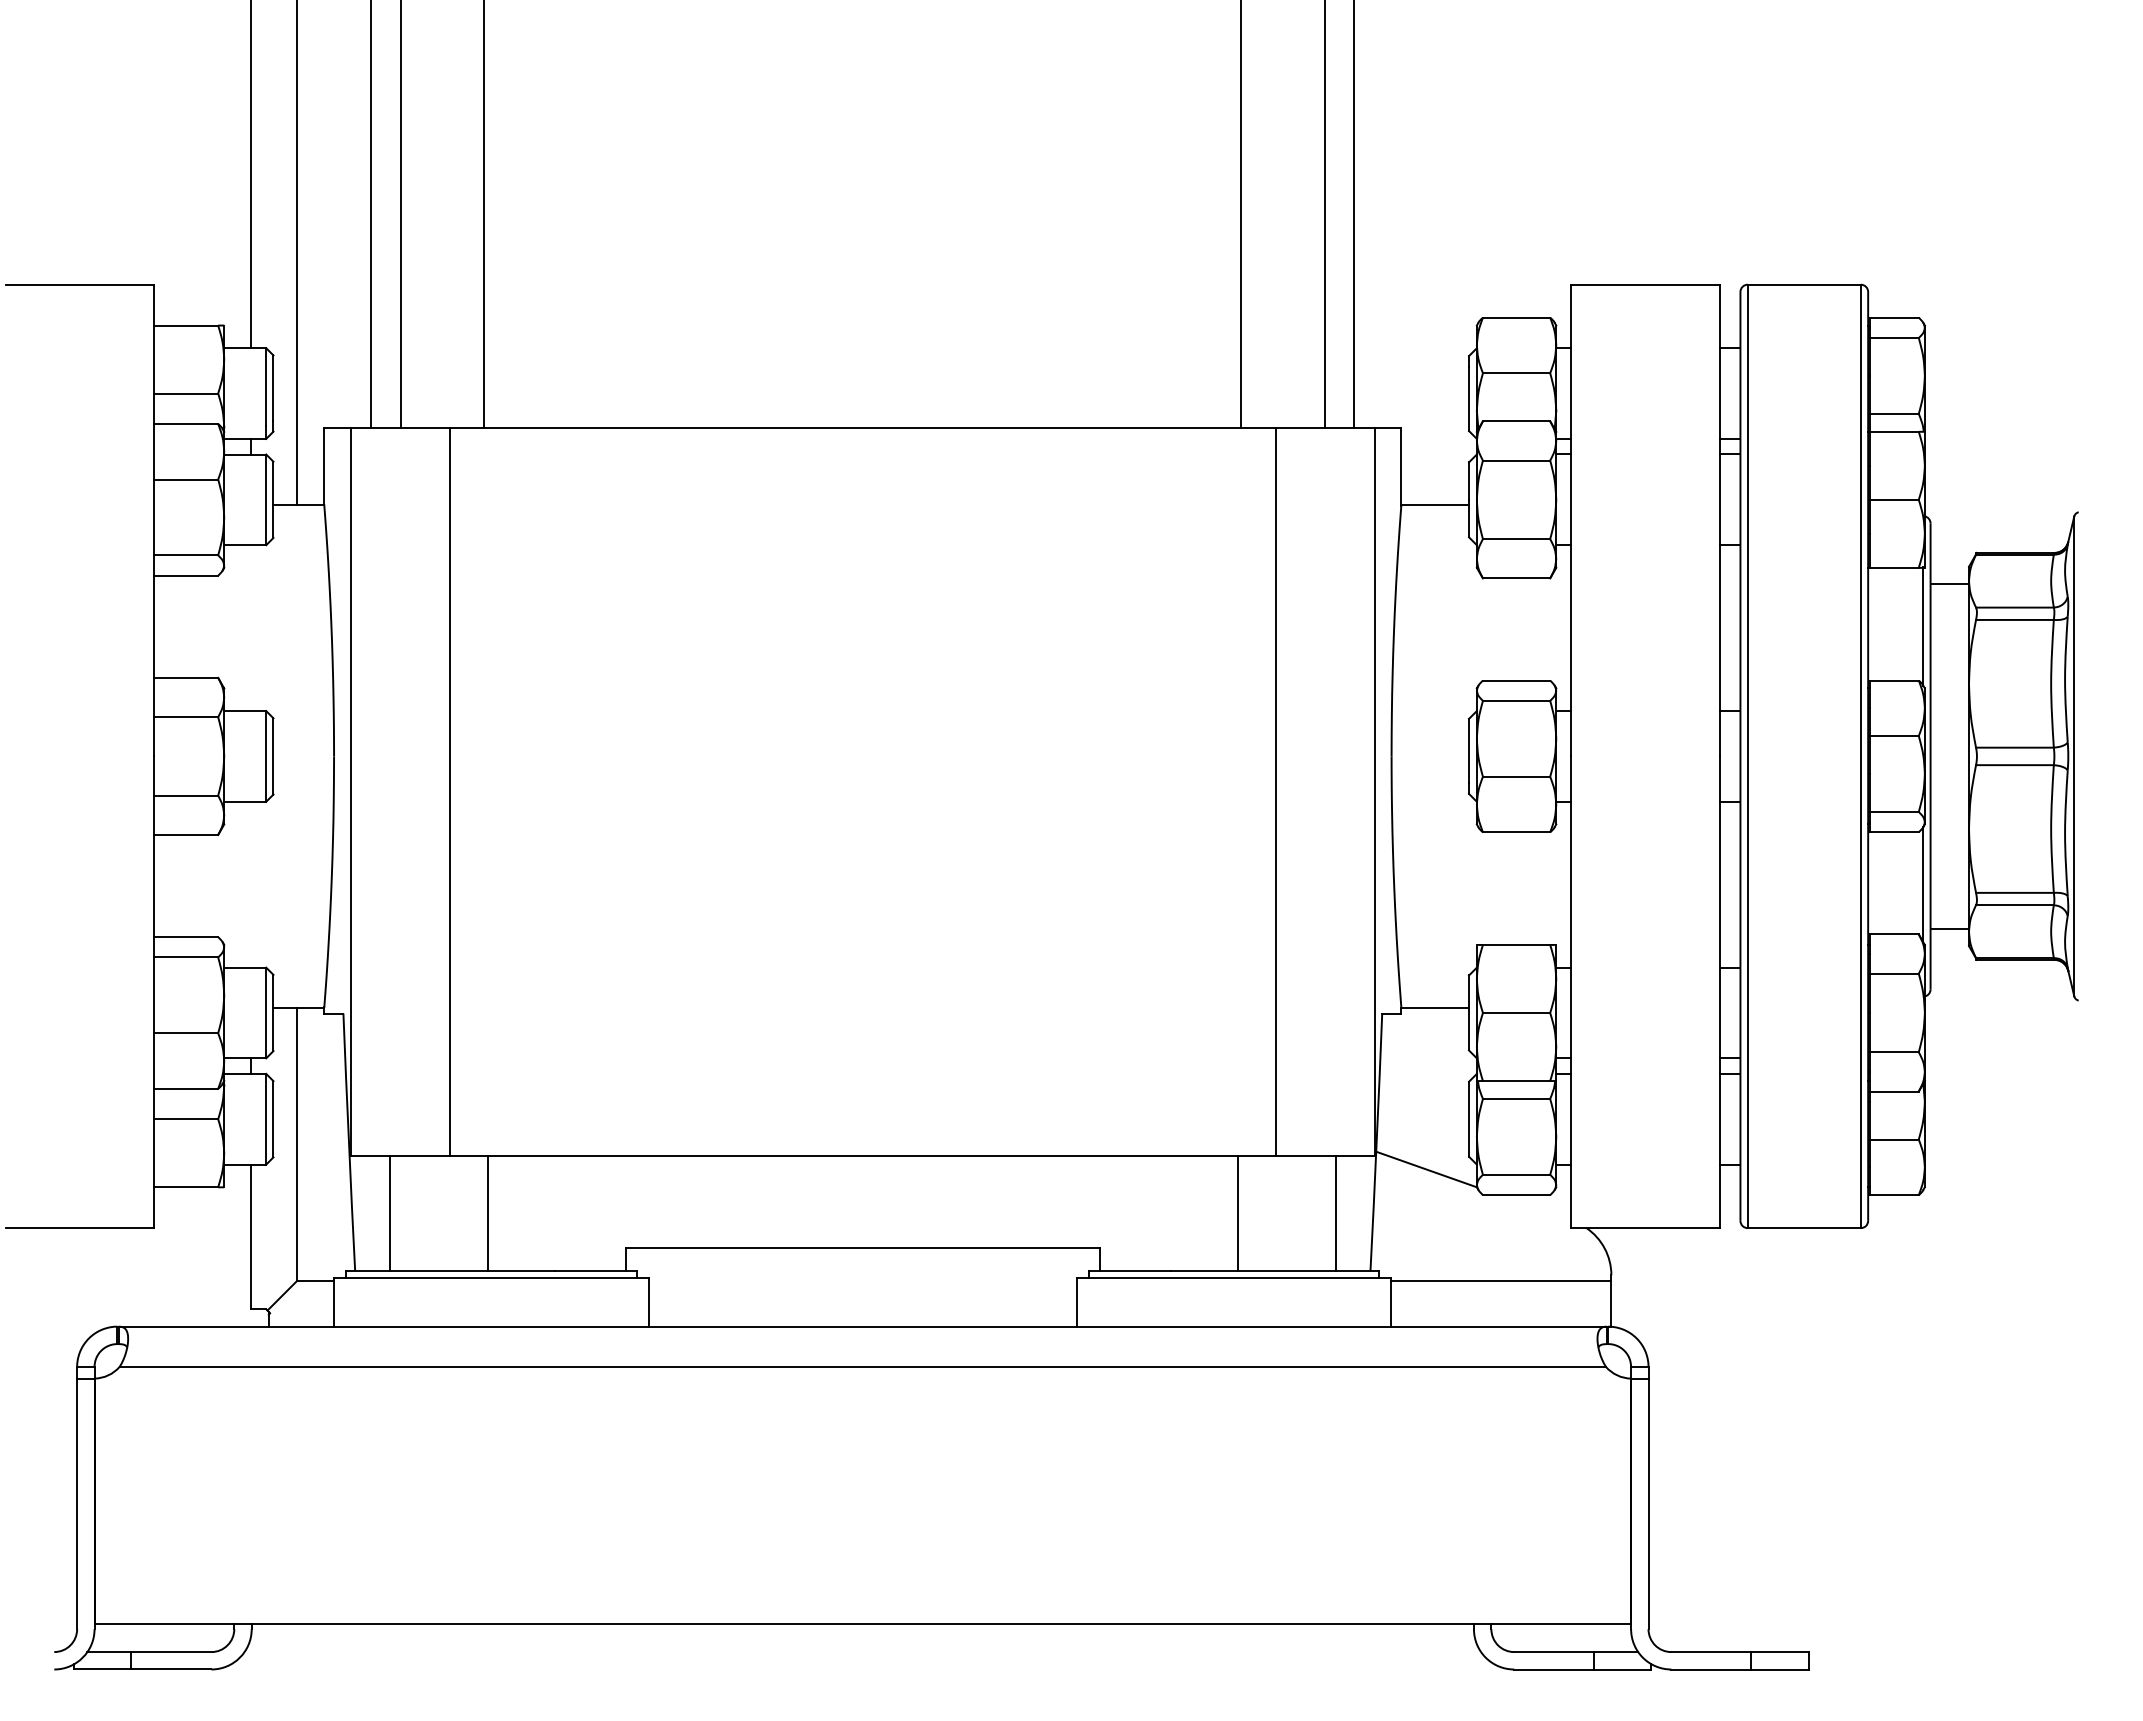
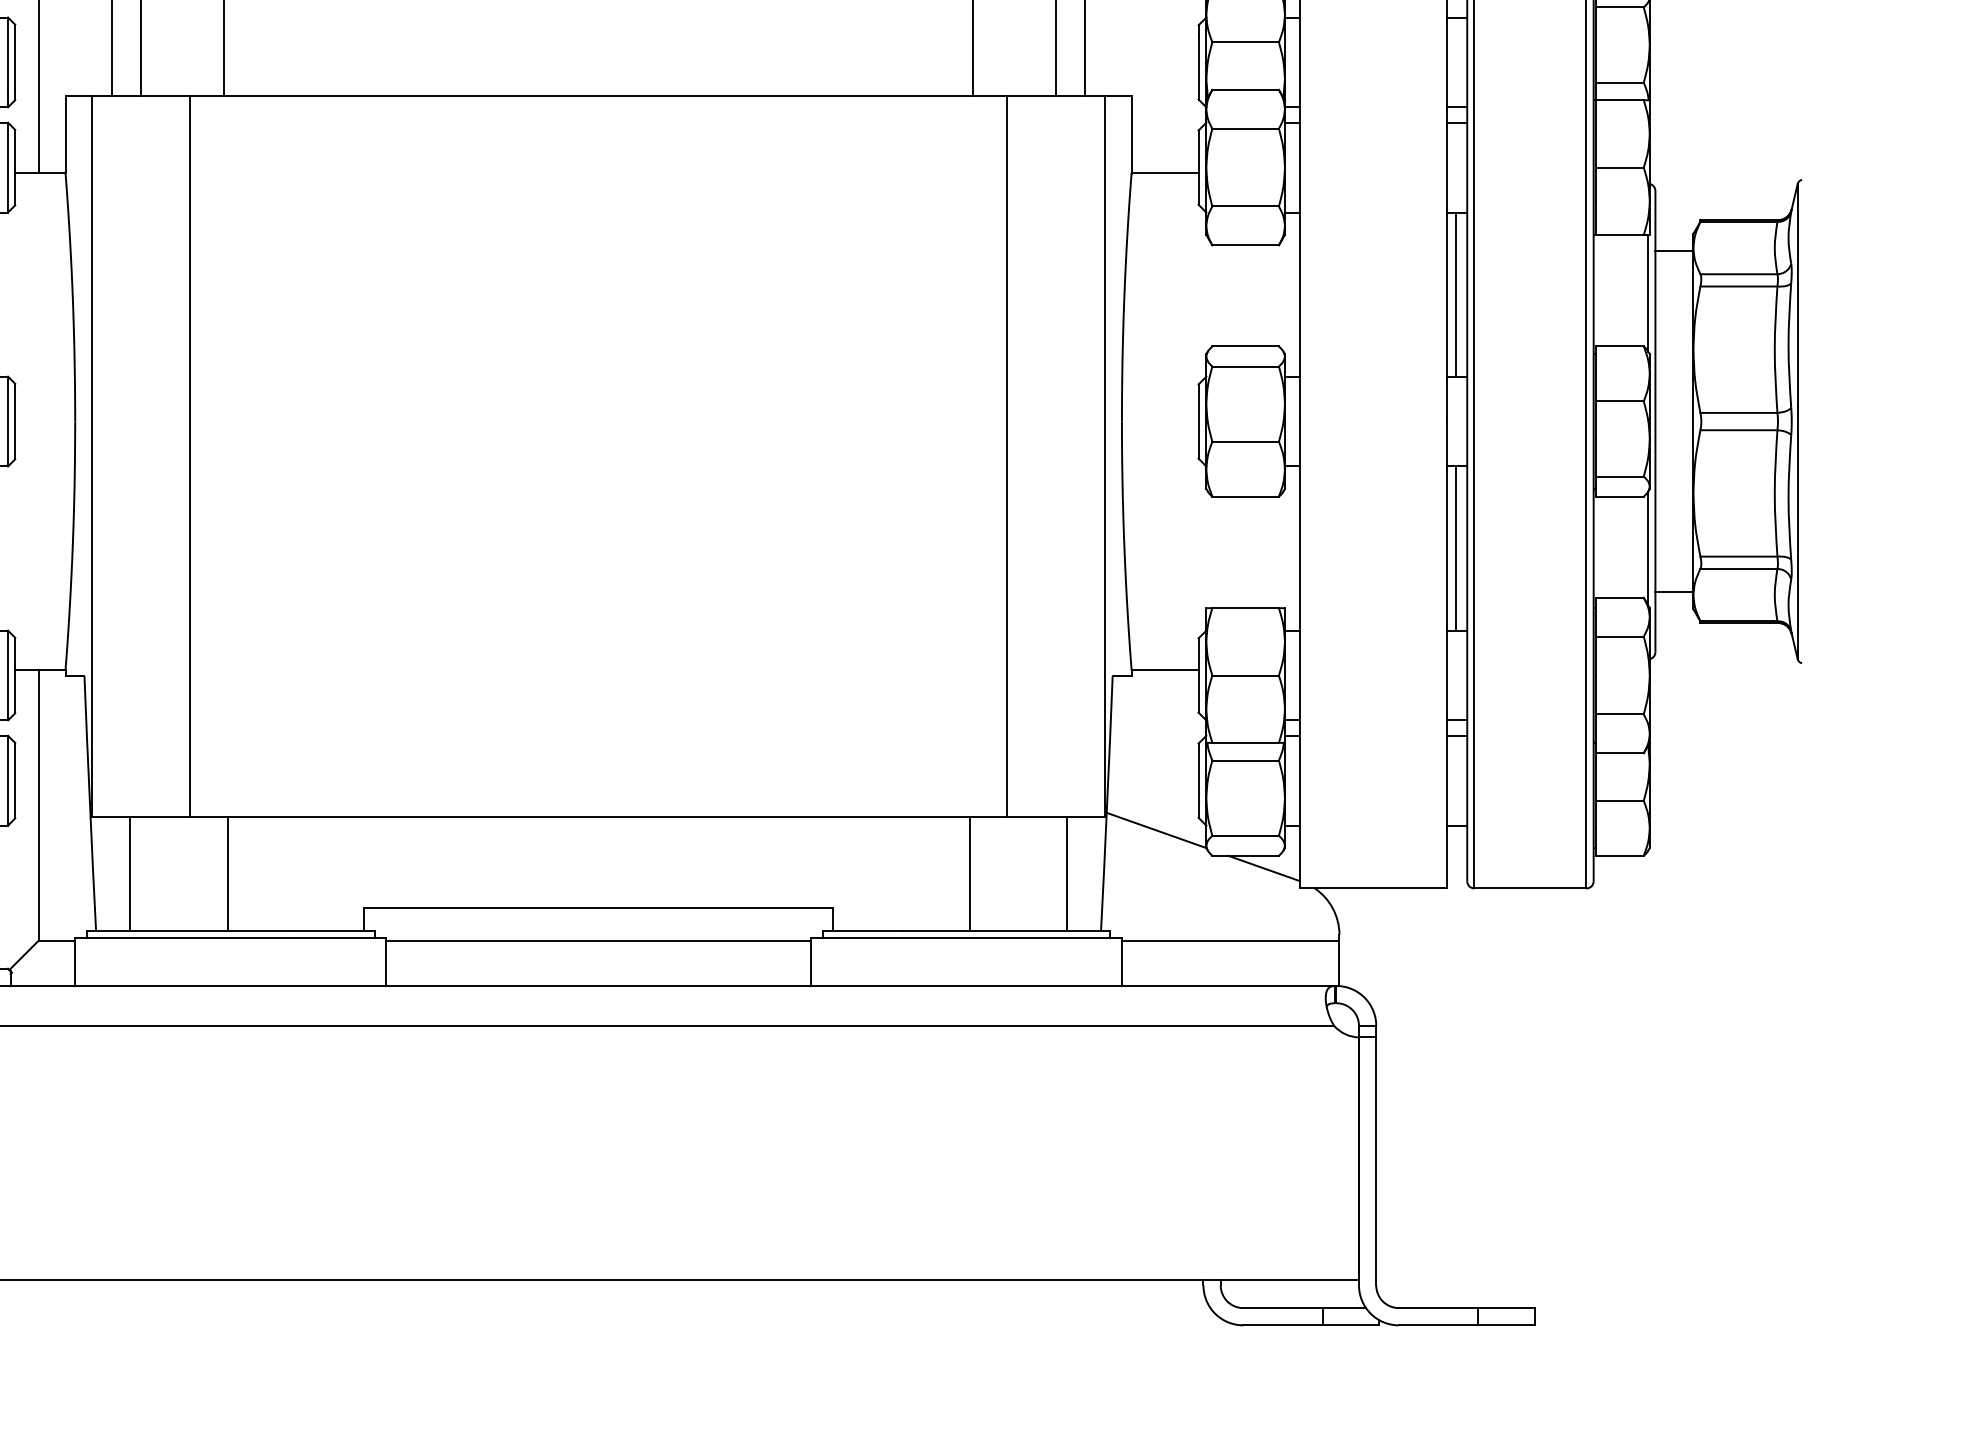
line: (1729, 628) -> (1456, 294), added
line: (1729, 884) -> (1456, 548), added
line: (1535, 1207) -> (1264, 868), added
line: (862, 1280) -> (598, 940), added

